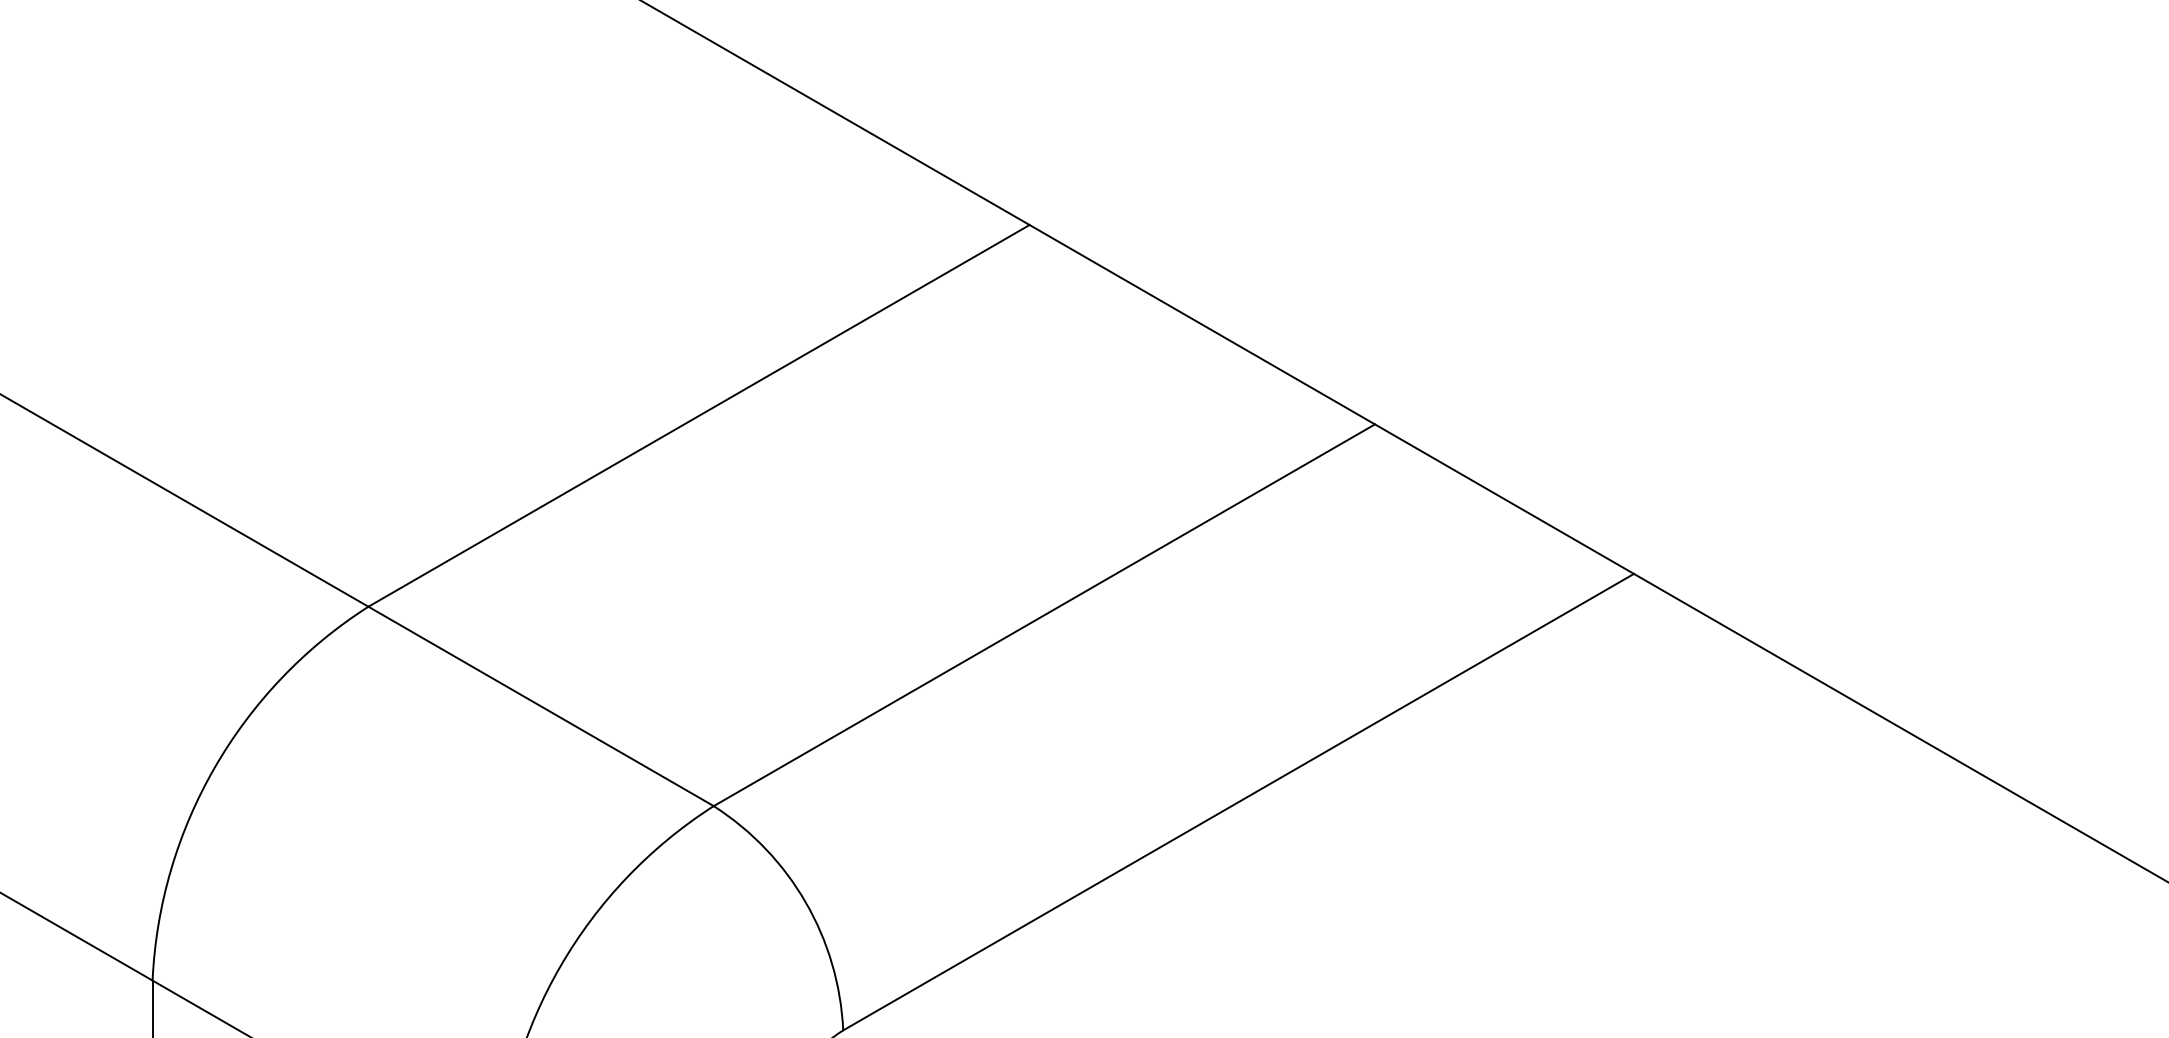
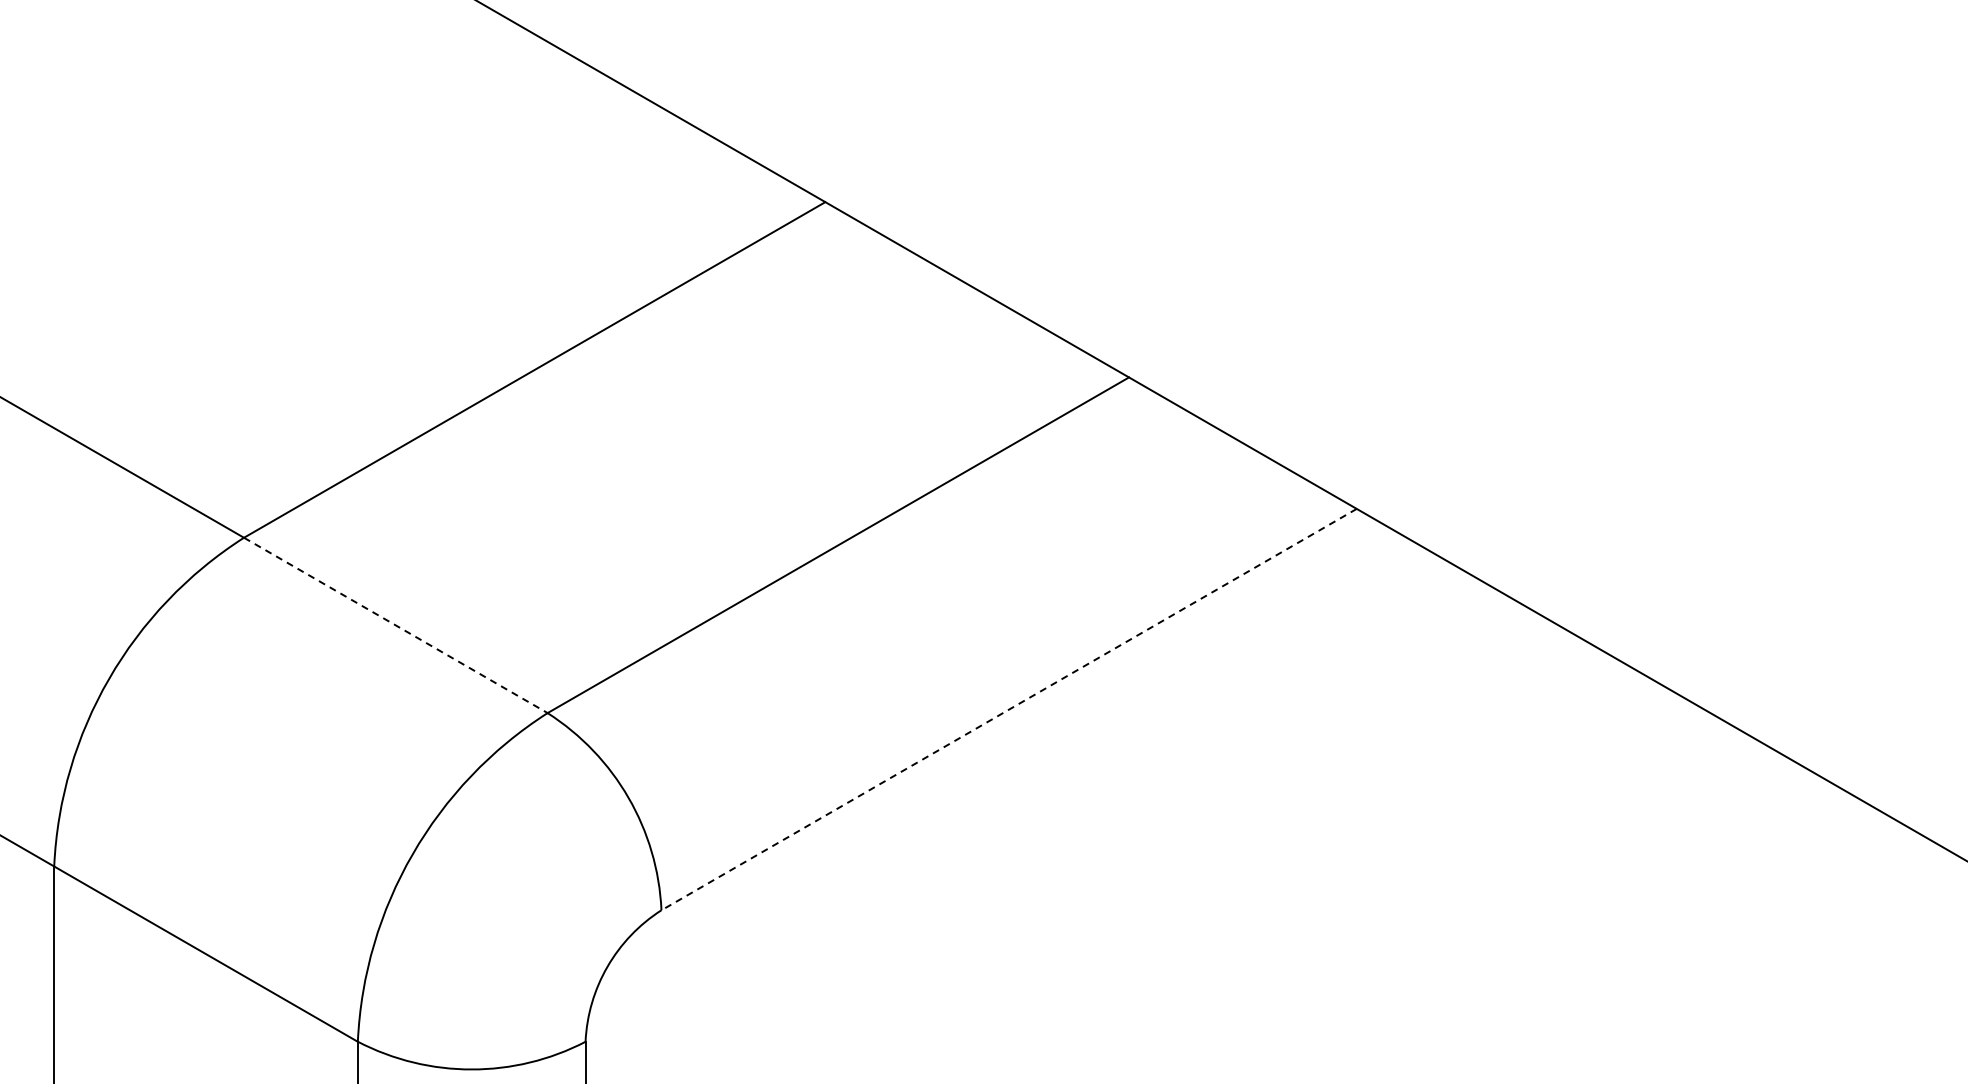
line: (541, 706) -> (396, 625), solid -> dashed
line: (1237, 802) -> (1008, 709), solid -> dashed

